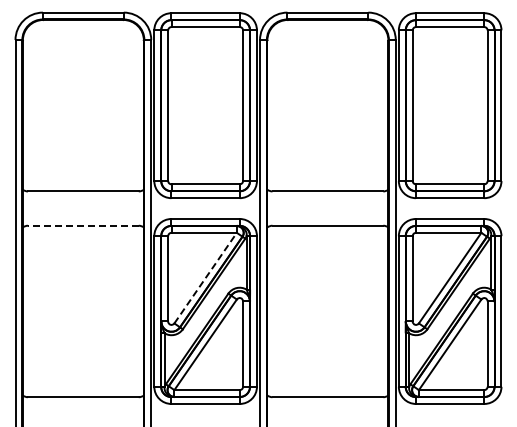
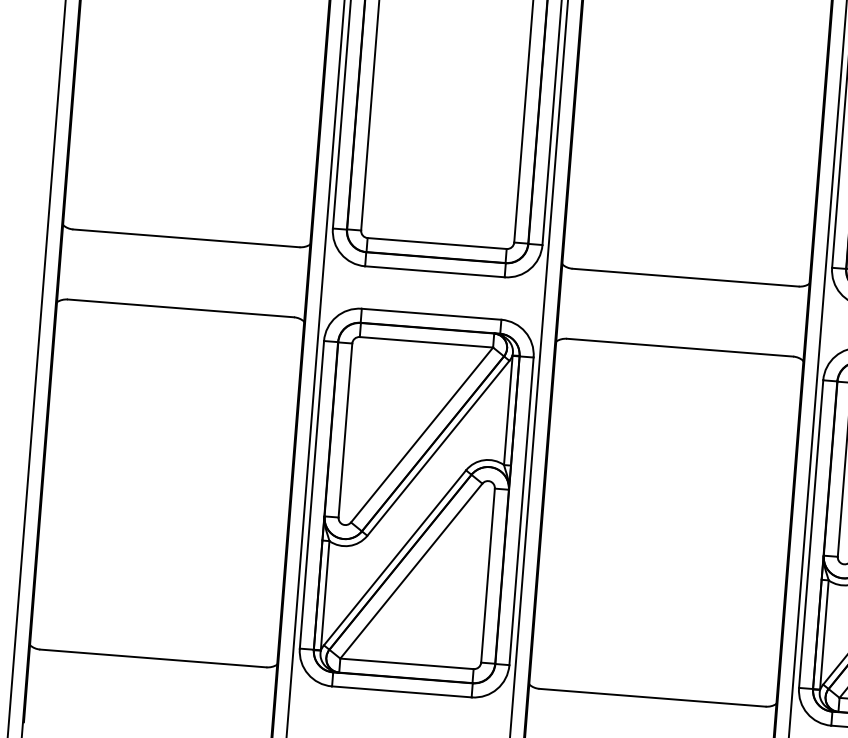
line: (82, 225) -> (179, 307), dashed -> solid
line: (205, 277) -> (421, 433), dashed -> solid

